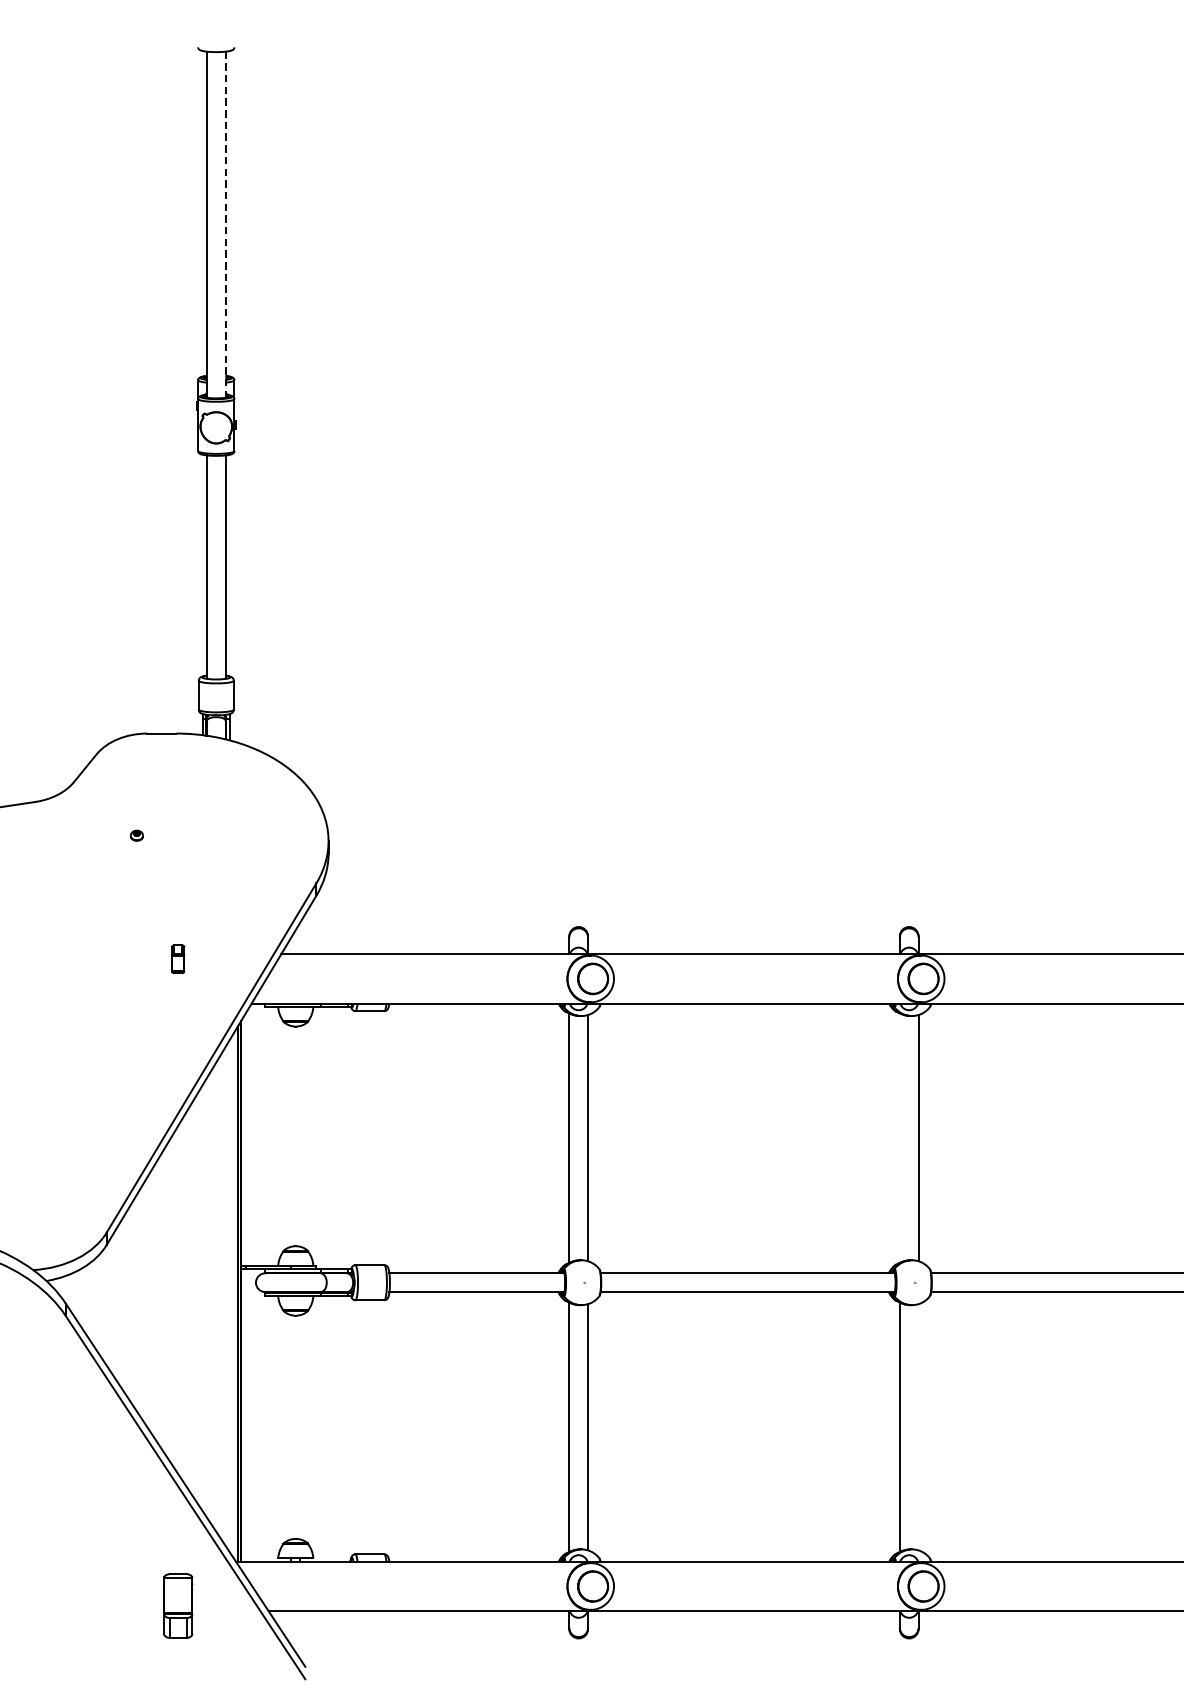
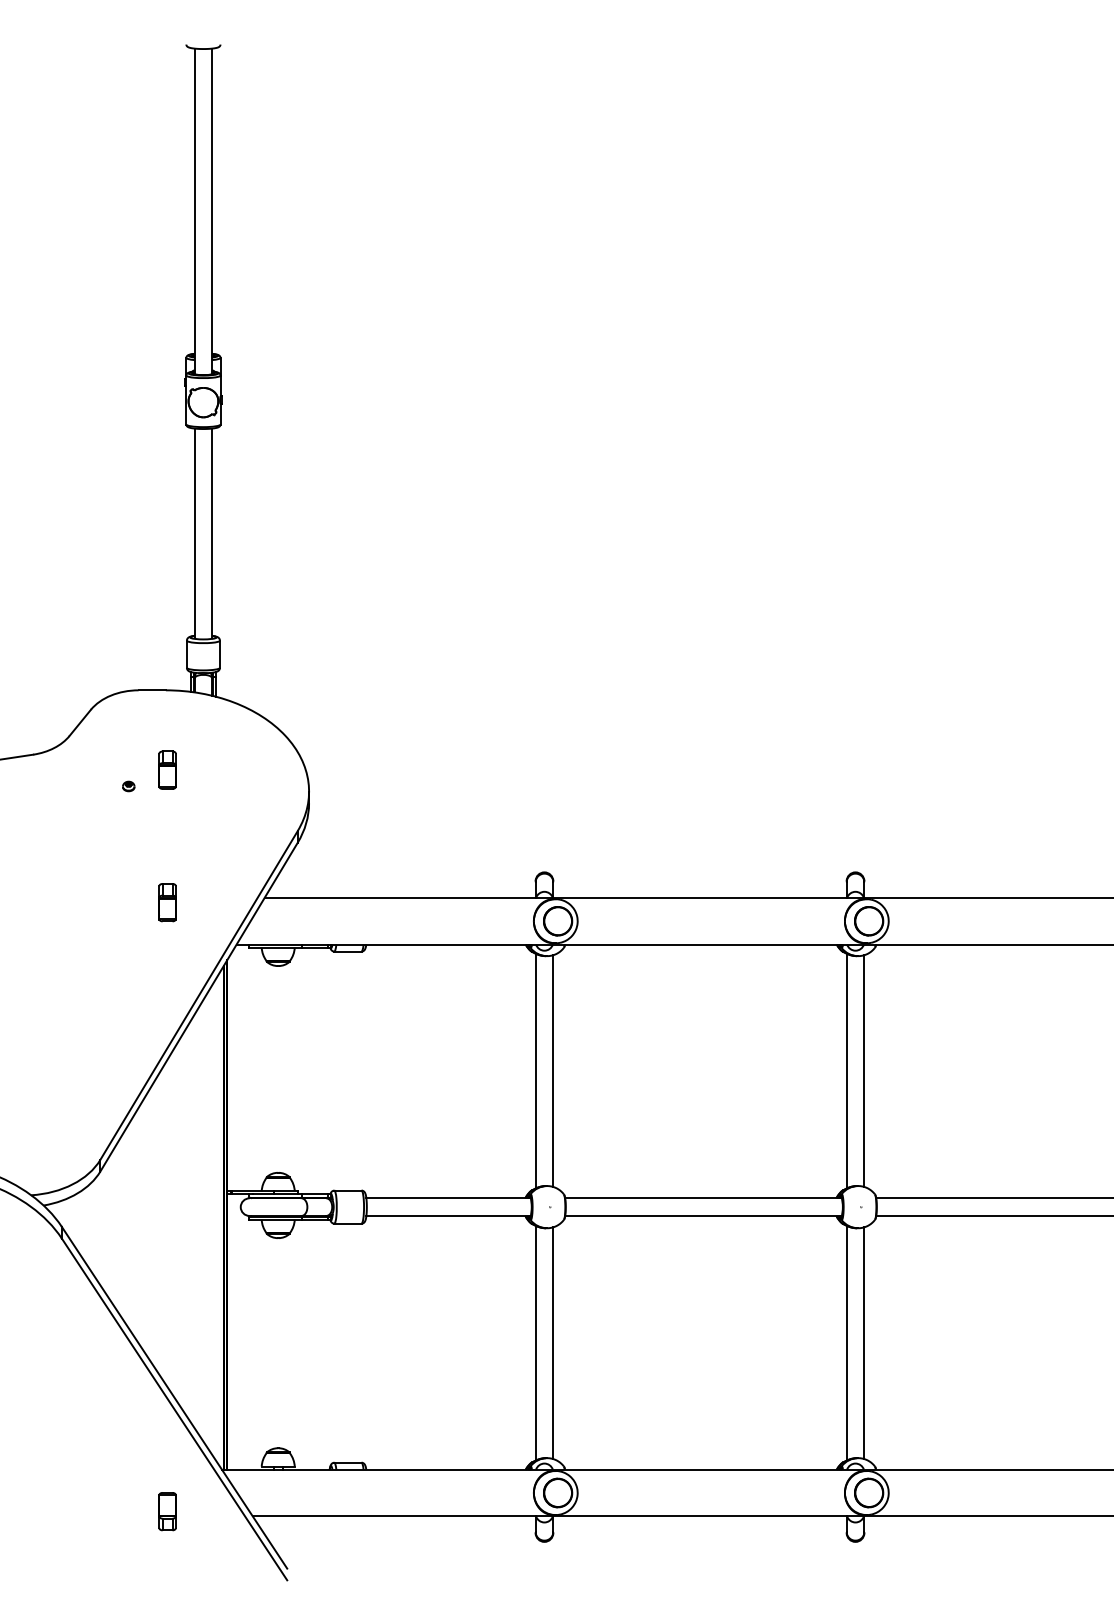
line: (225, 224) -> (212, 211), dashed -> solid
part: (178, 817) -> (167, 769), added
part: (178, 959) -> (167, 902), size x1.43
line: (899, 1137) -> (846, 1070), added
line: (918, 1427) -> (864, 1343), added
part: (178, 1606) -> (167, 1511), size x0.62

